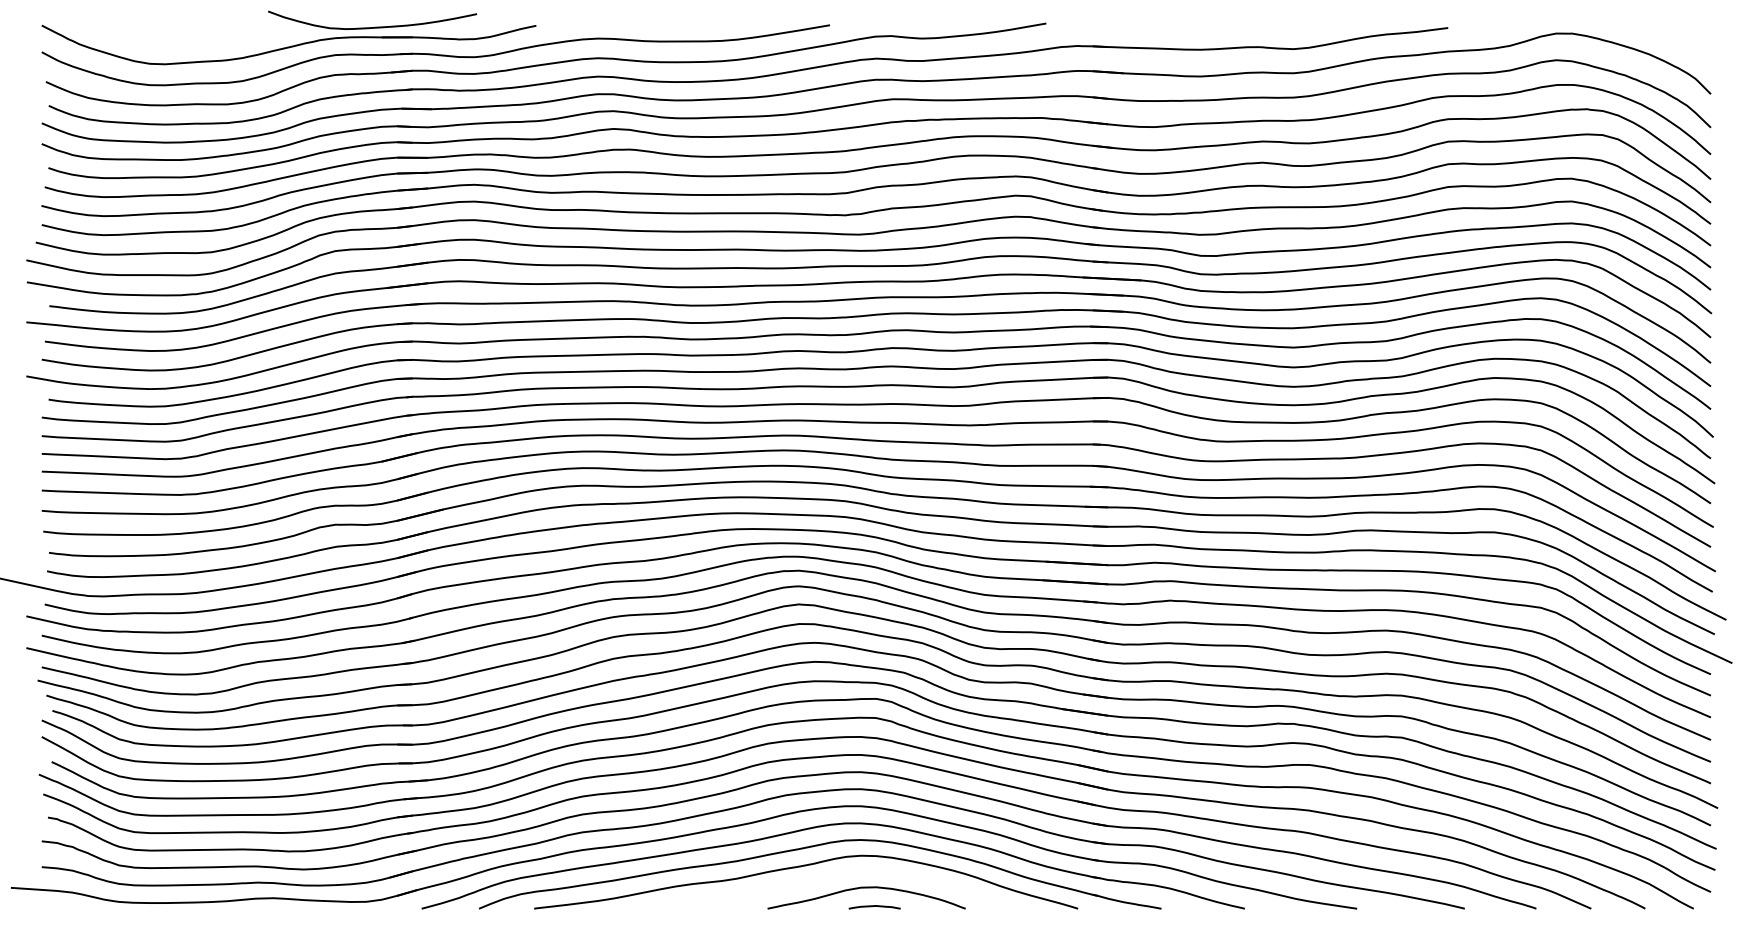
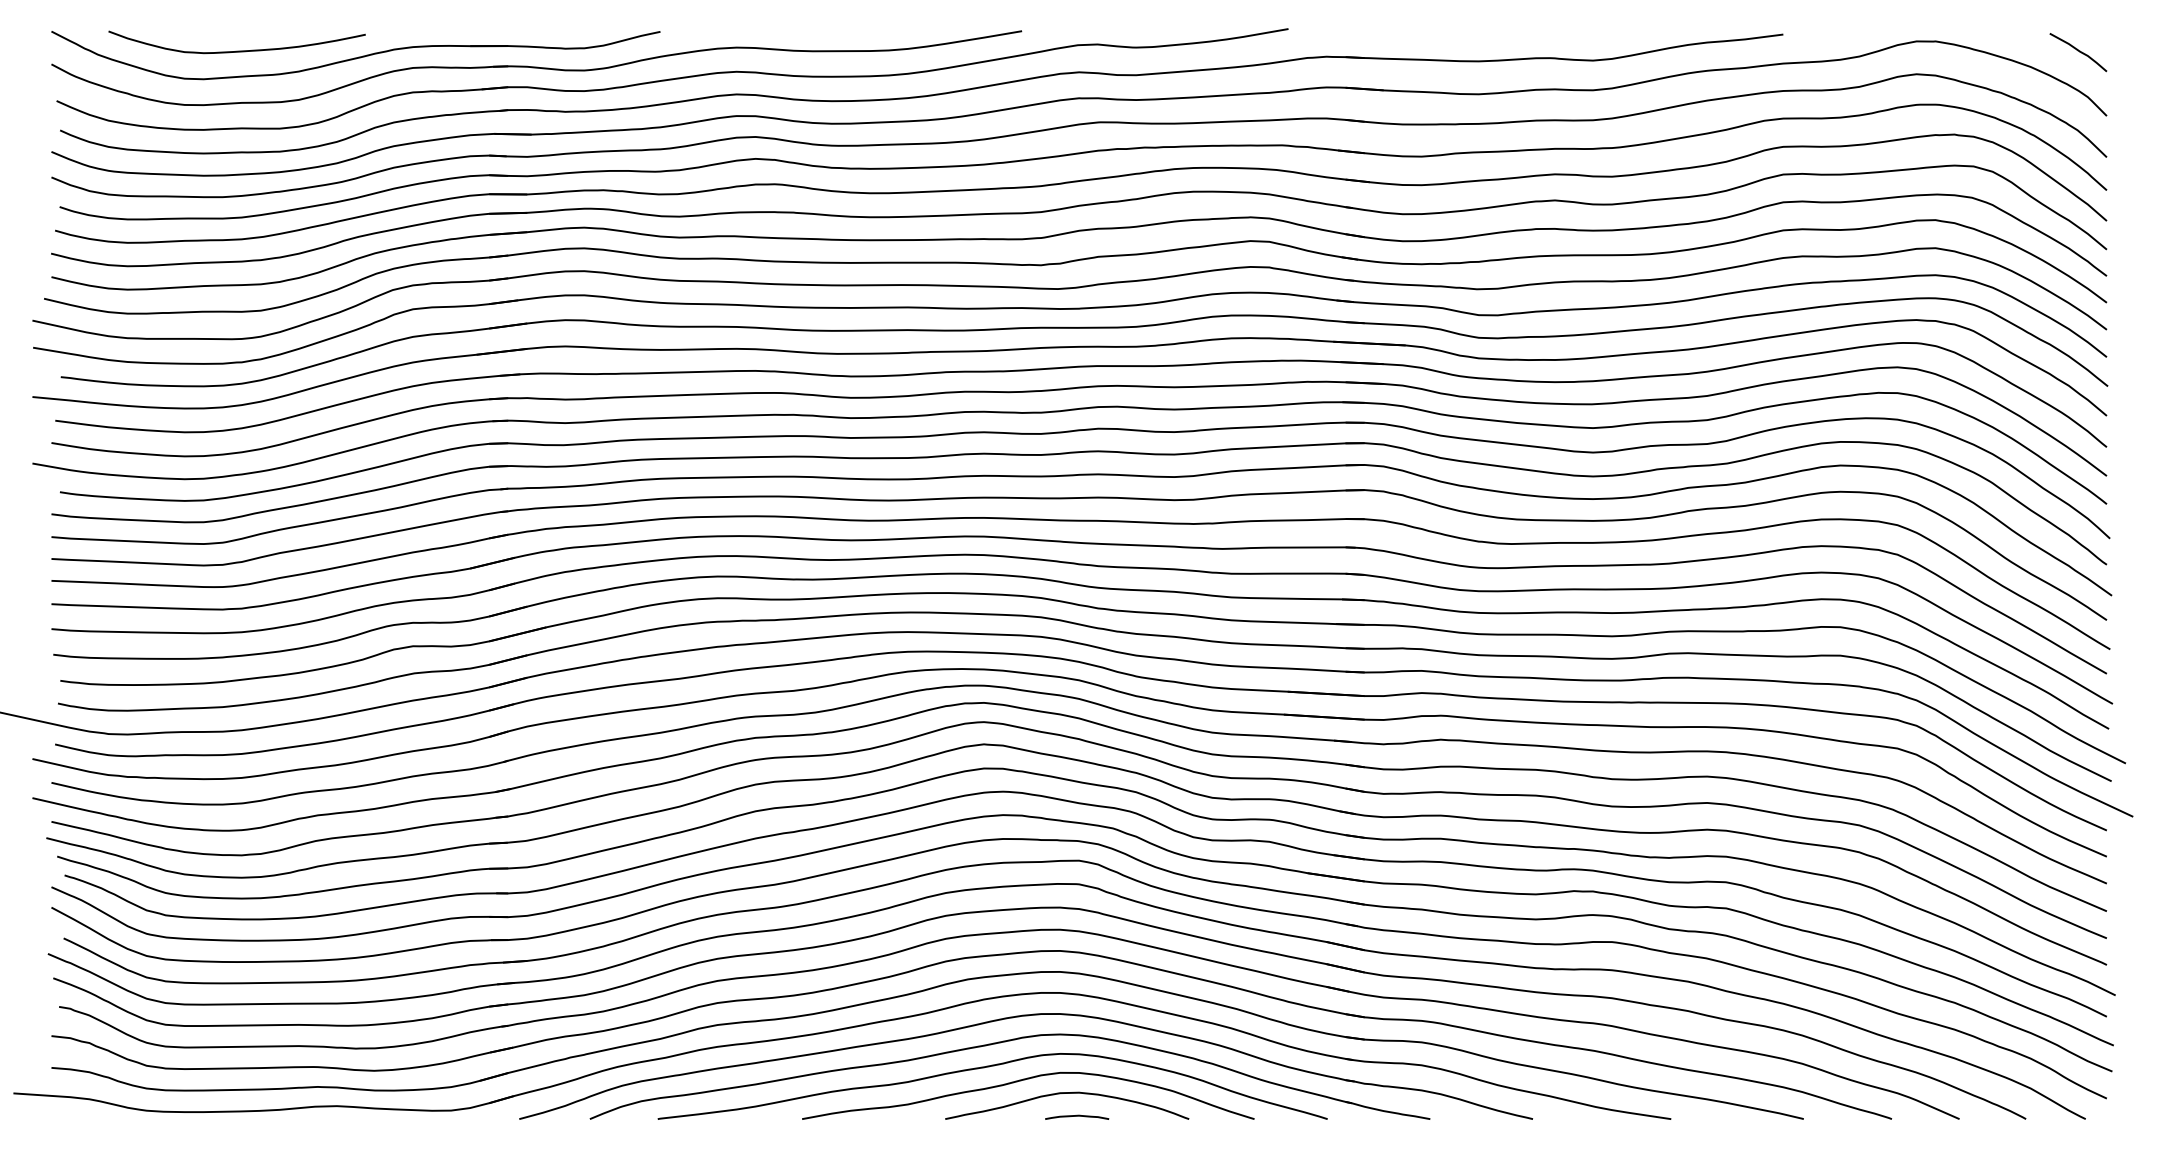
curve: (374, 26) -> (239, 49), moved
curve: (1687, 41) -> (2078, 51), added
curve: (833, 877) -> (1026, 1080), added

